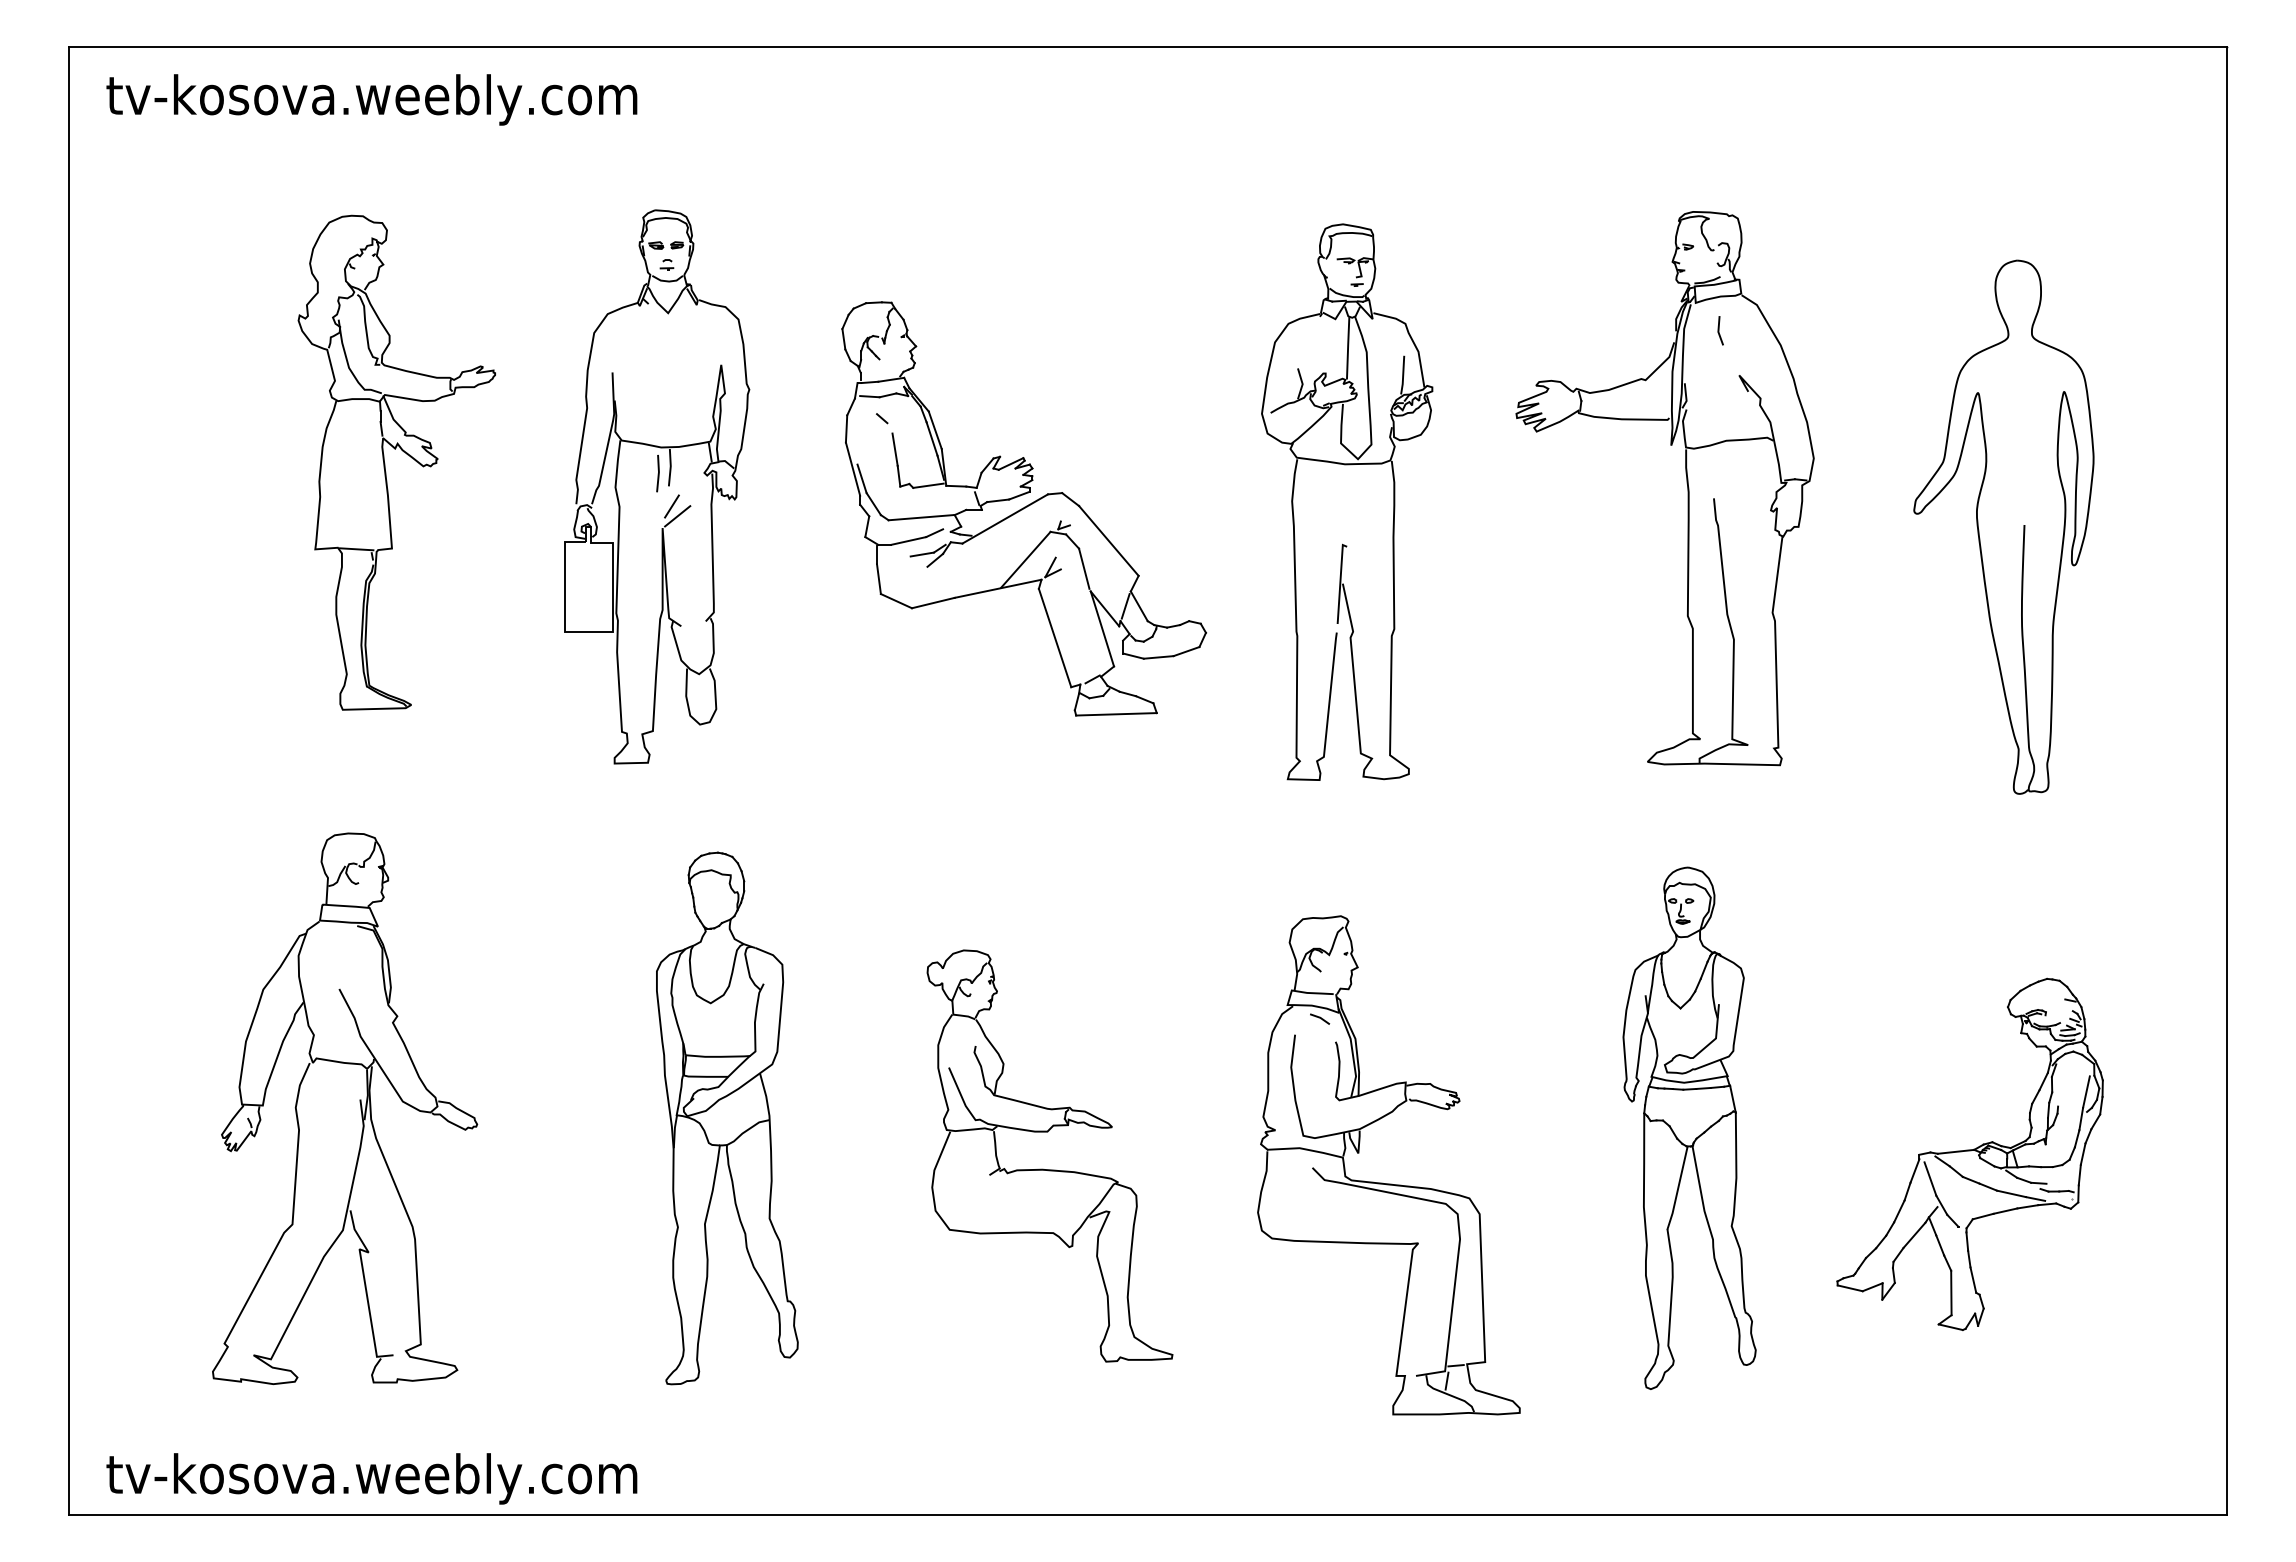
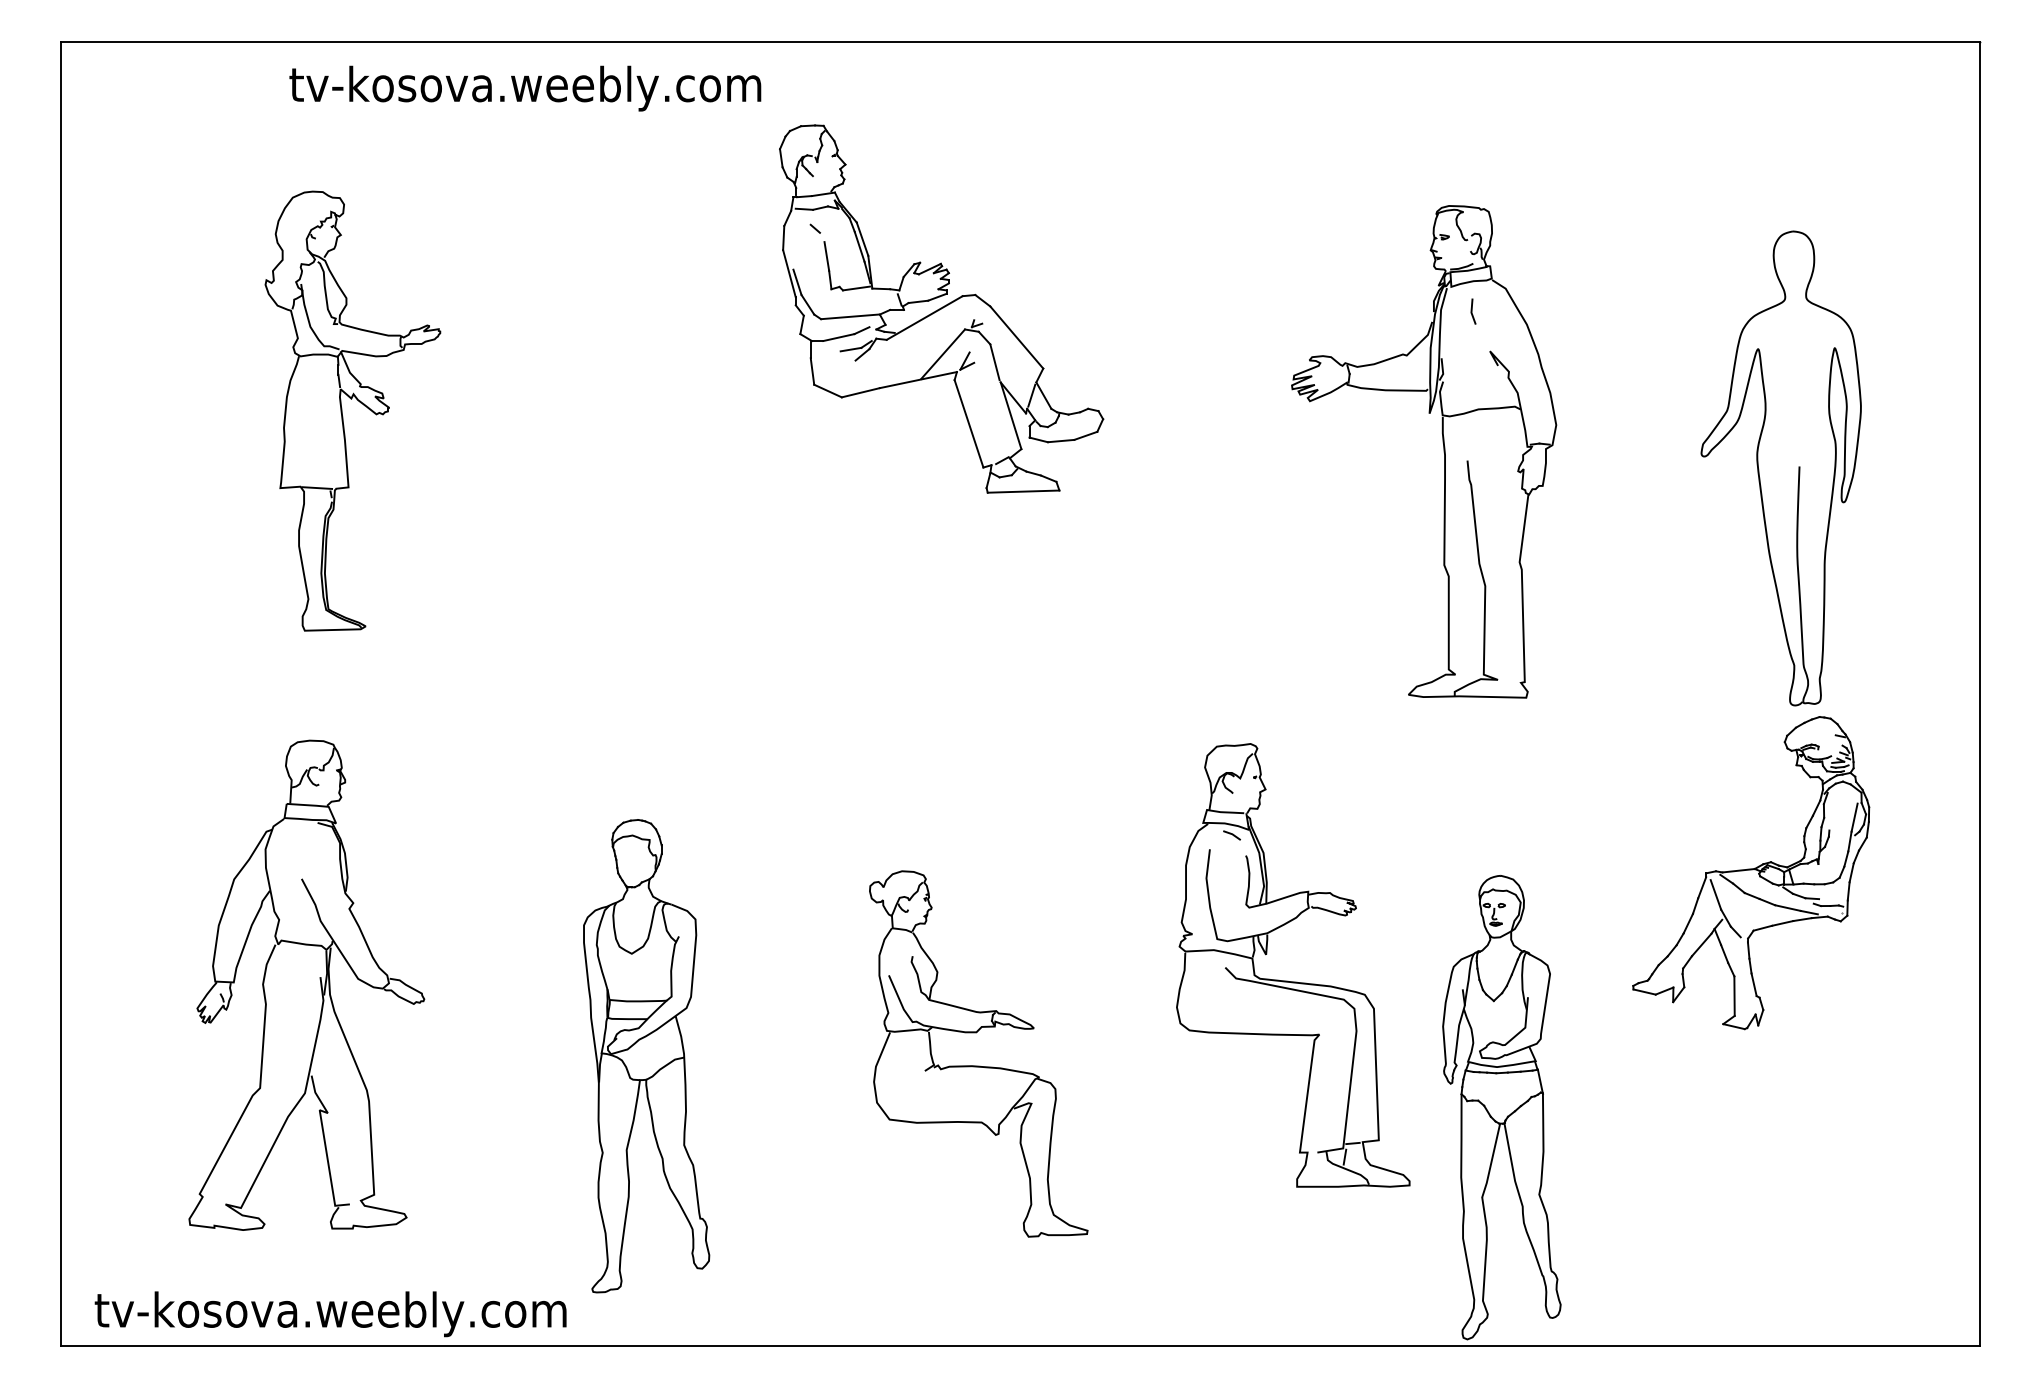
text: (371, 99) -> (524, 88), moved
part: (1347, 465) -> (1197, 413), removed
part: (1686, 483) -> (1443, 447), moved
part: (657, 486) -> (584, 432), removed
part: (1023, 508) -> (940, 308), moved
part: (727, 1118) -> (646, 1056), moved
part: (1689, 1127) -> (1501, 1106), moved
part: (1969, 1153) -> (1750, 872), moved
part: (1049, 1169) -> (978, 1065), moved
part: (1388, 1183) -> (1292, 981), moved

